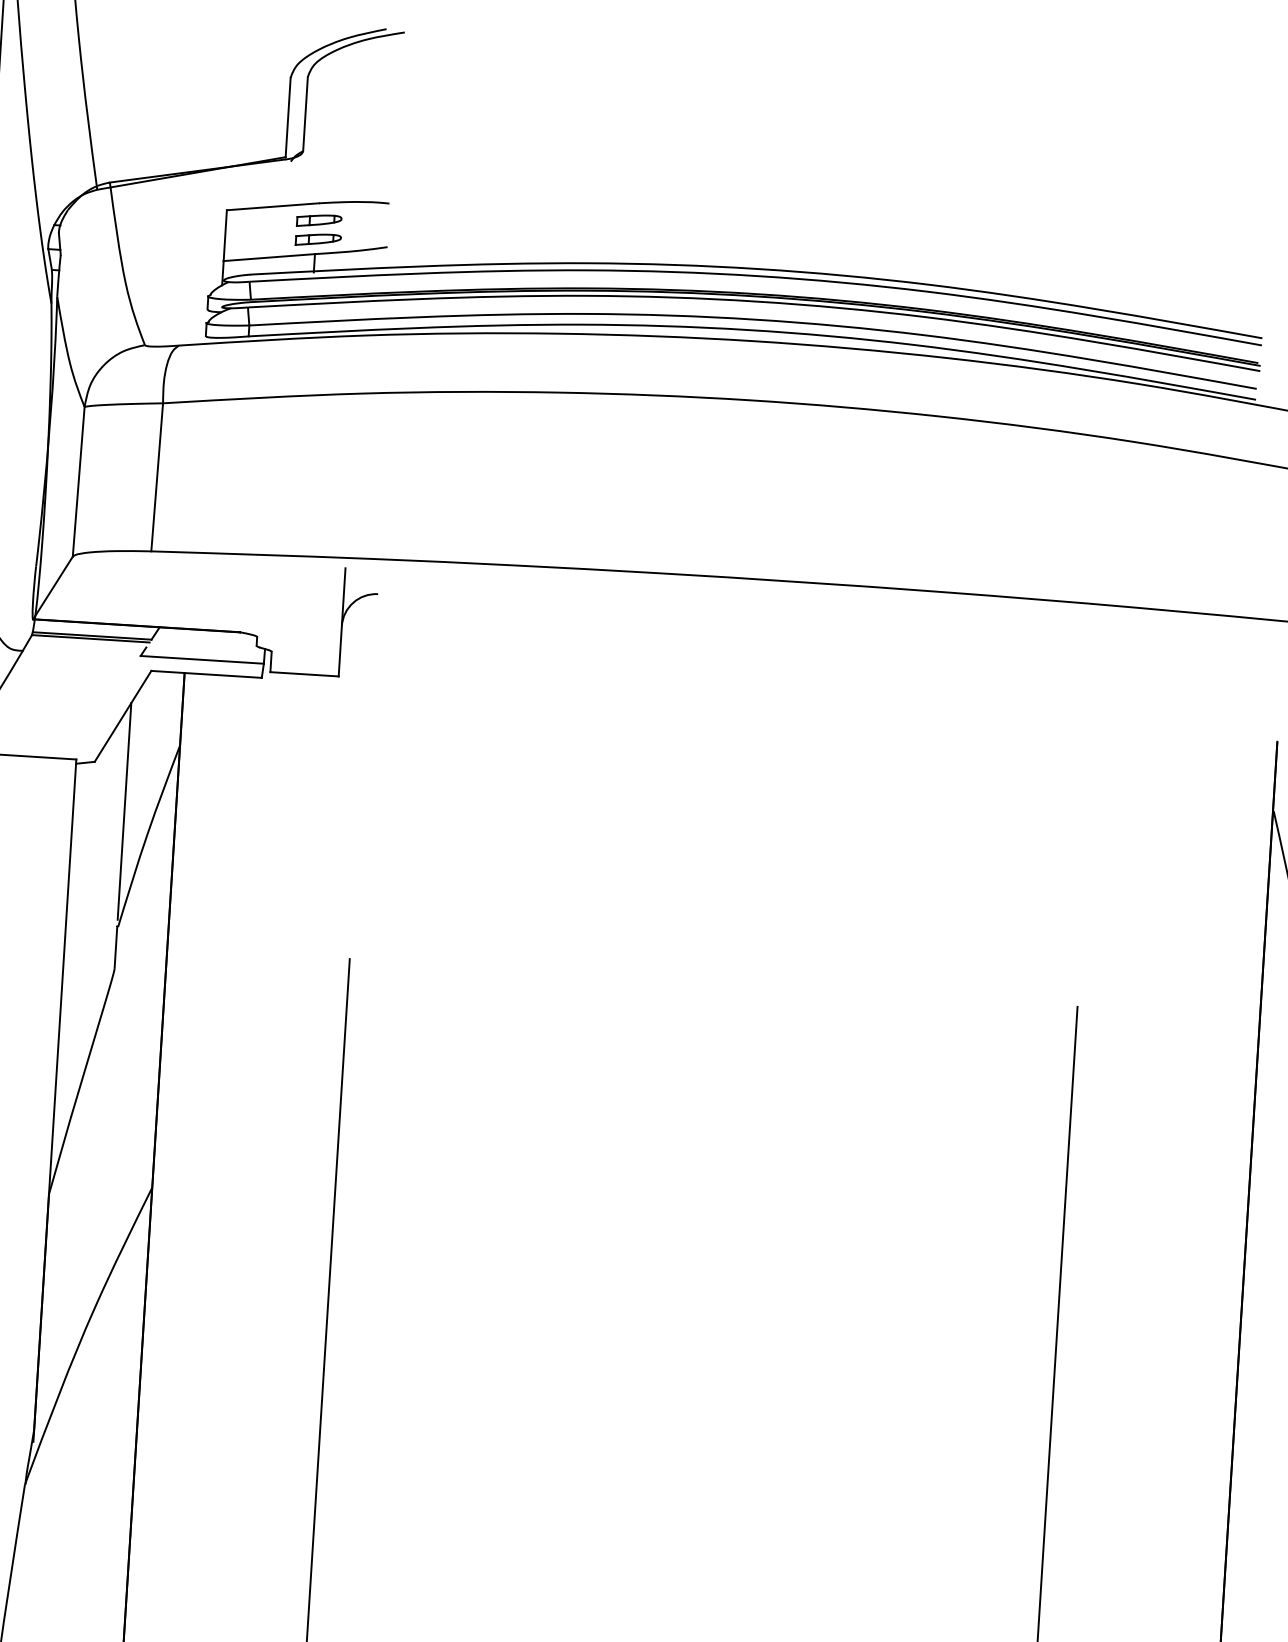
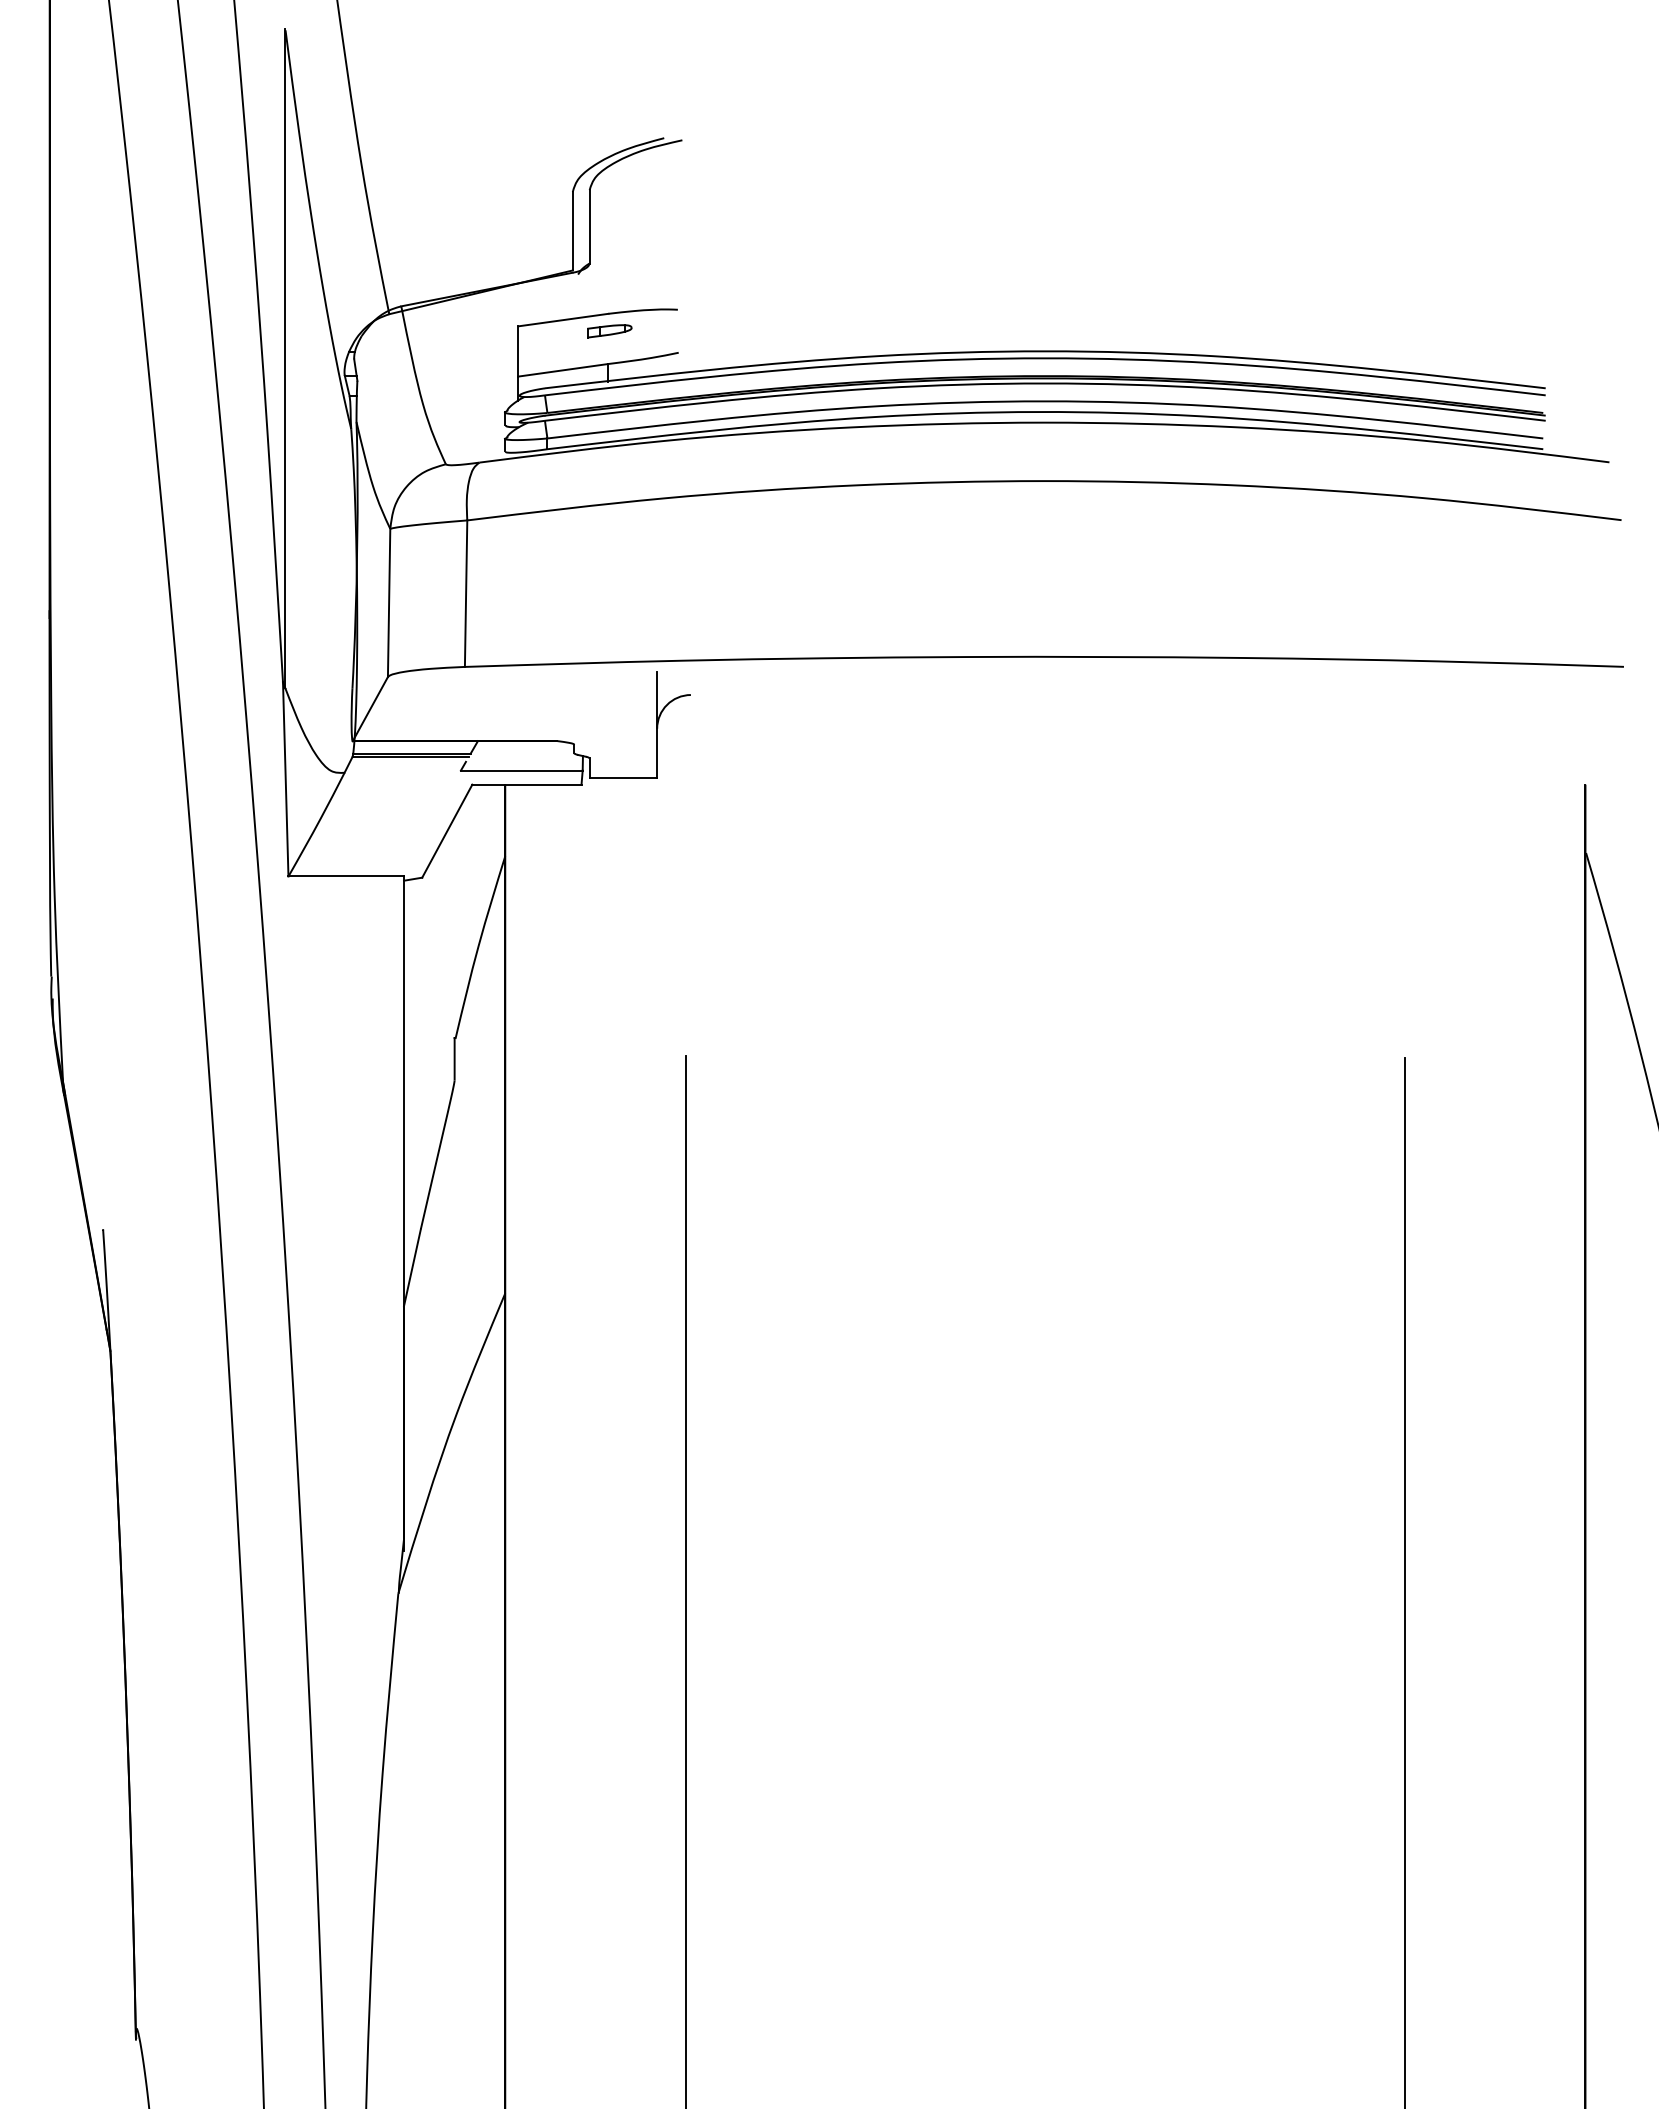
part: (318, 240) -> (610, 350), removed
line: (124, 811) -> (454, 924), removed

